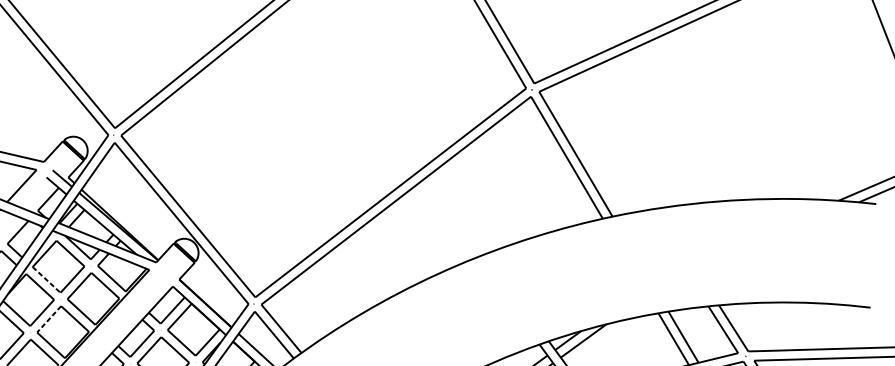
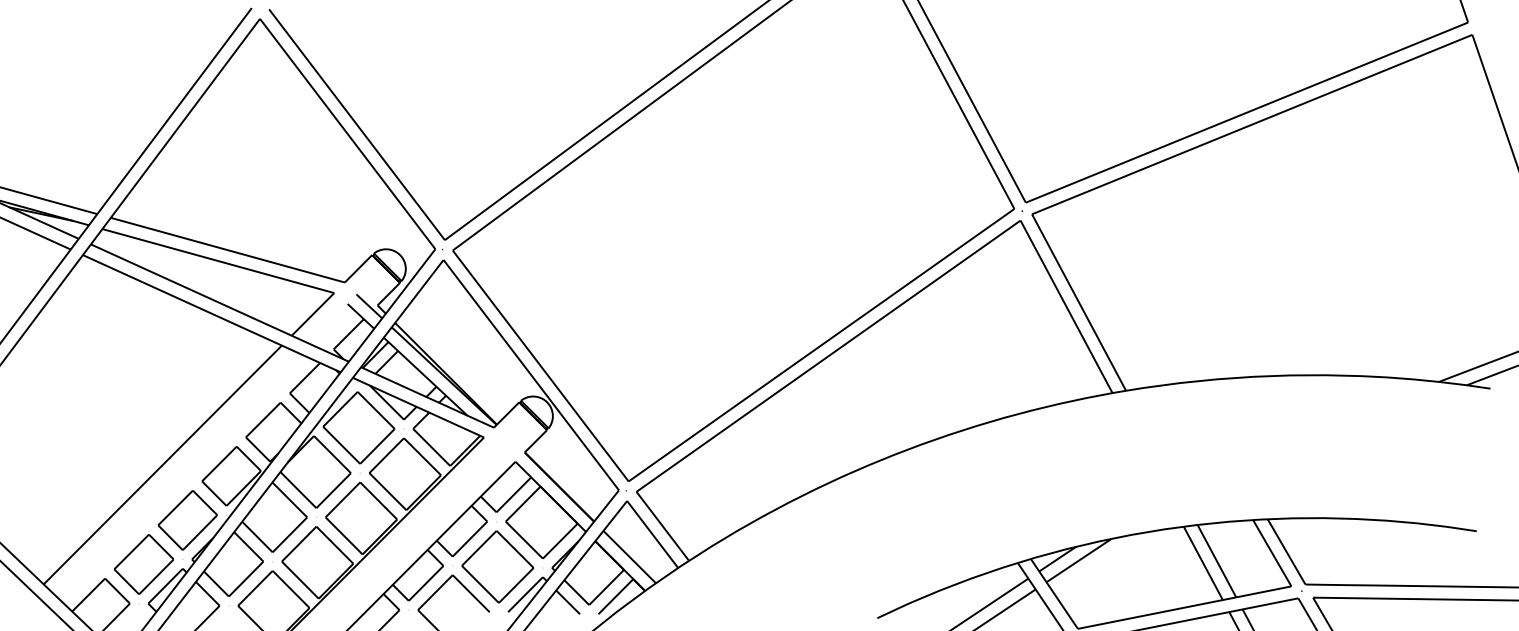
line: (47, 280) -> (342, 445), dashed -> solid
line: (48, 319) -> (342, 499), dashed -> solid

